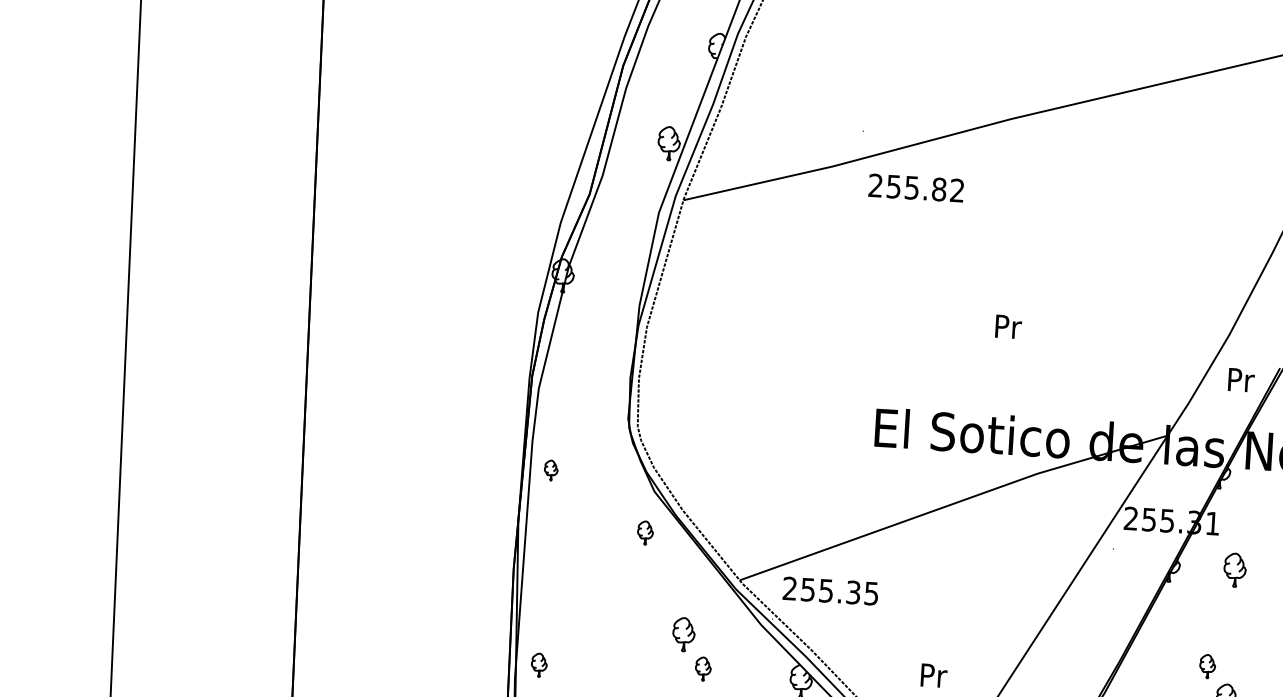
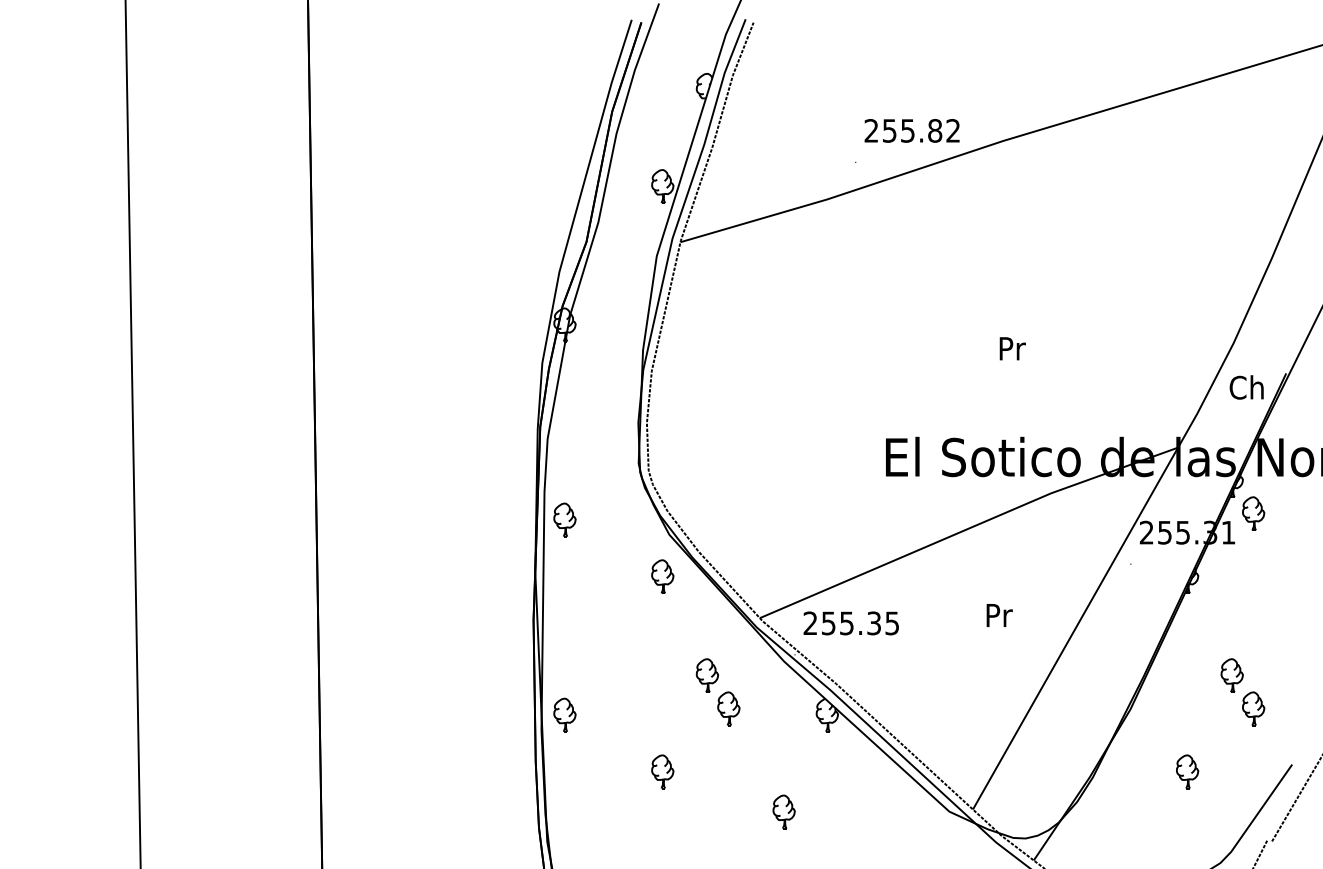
text: (915, 187) -> (911, 130), moved
text: (1239, 379) -> (1246, 387), Pr -> Ch
part: (550, 469) -> (564, 519), size x1.67
part: (645, 532) -> (662, 576), size x1.43
part: (1234, 569) -> (1253, 513), moved
part: (538, 664) -> (564, 714), size x1.43
part: (1206, 666) -> (1231, 675), size x1.43
part: (702, 668) -> (728, 708), size x1.43
text: (933, 675) -> (999, 615), moved

